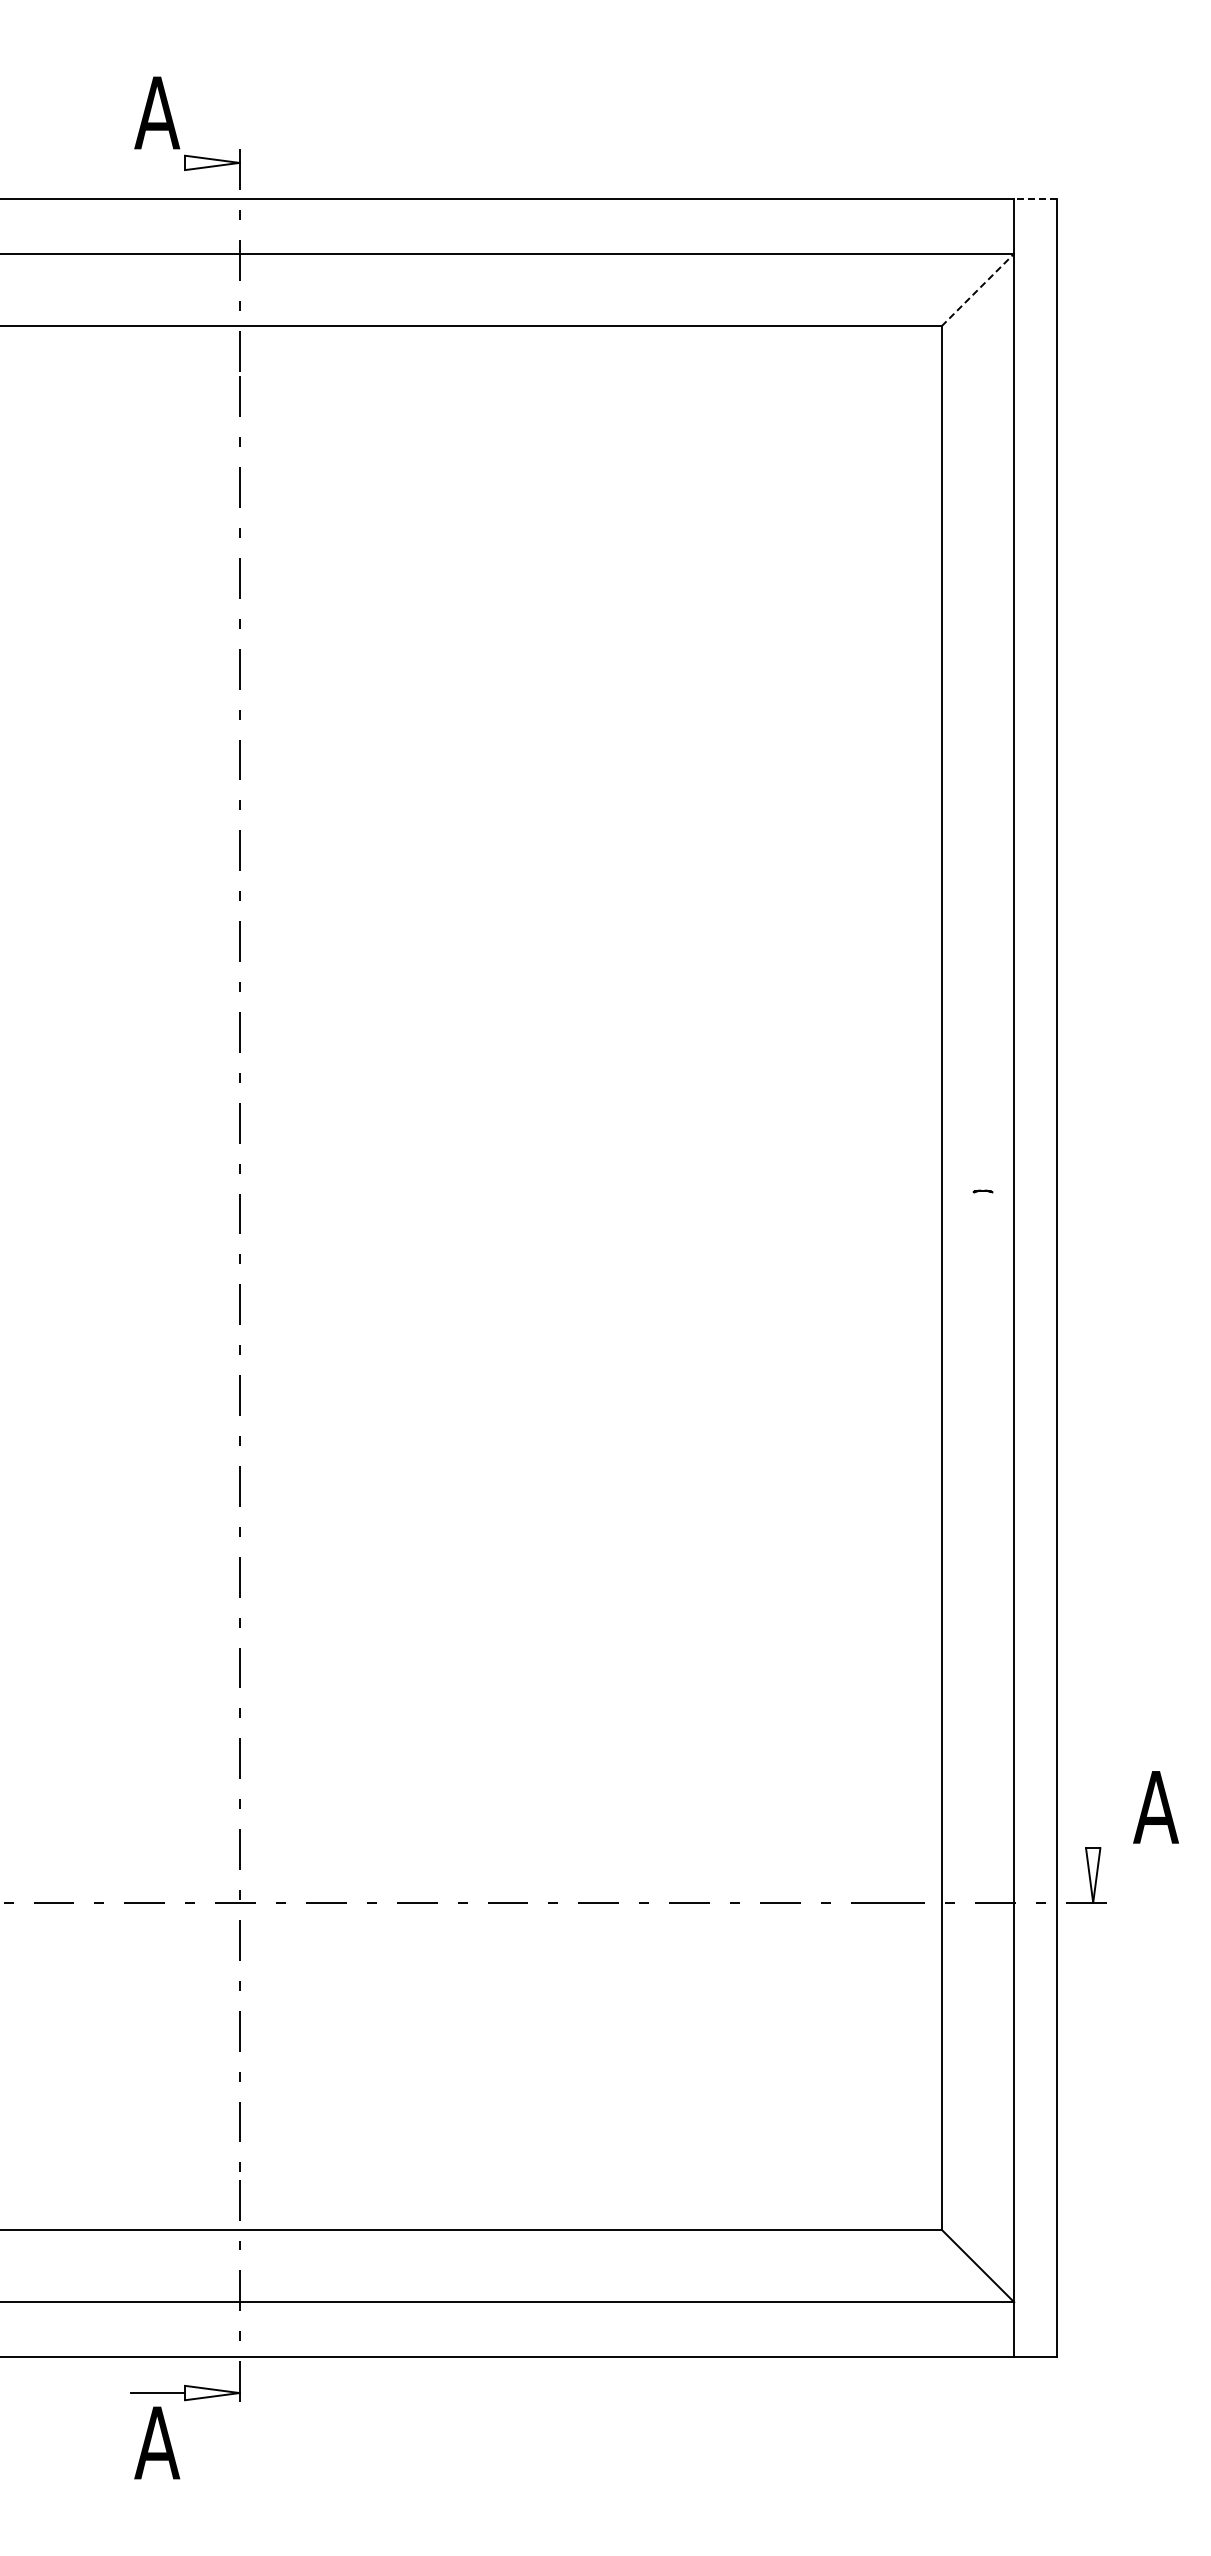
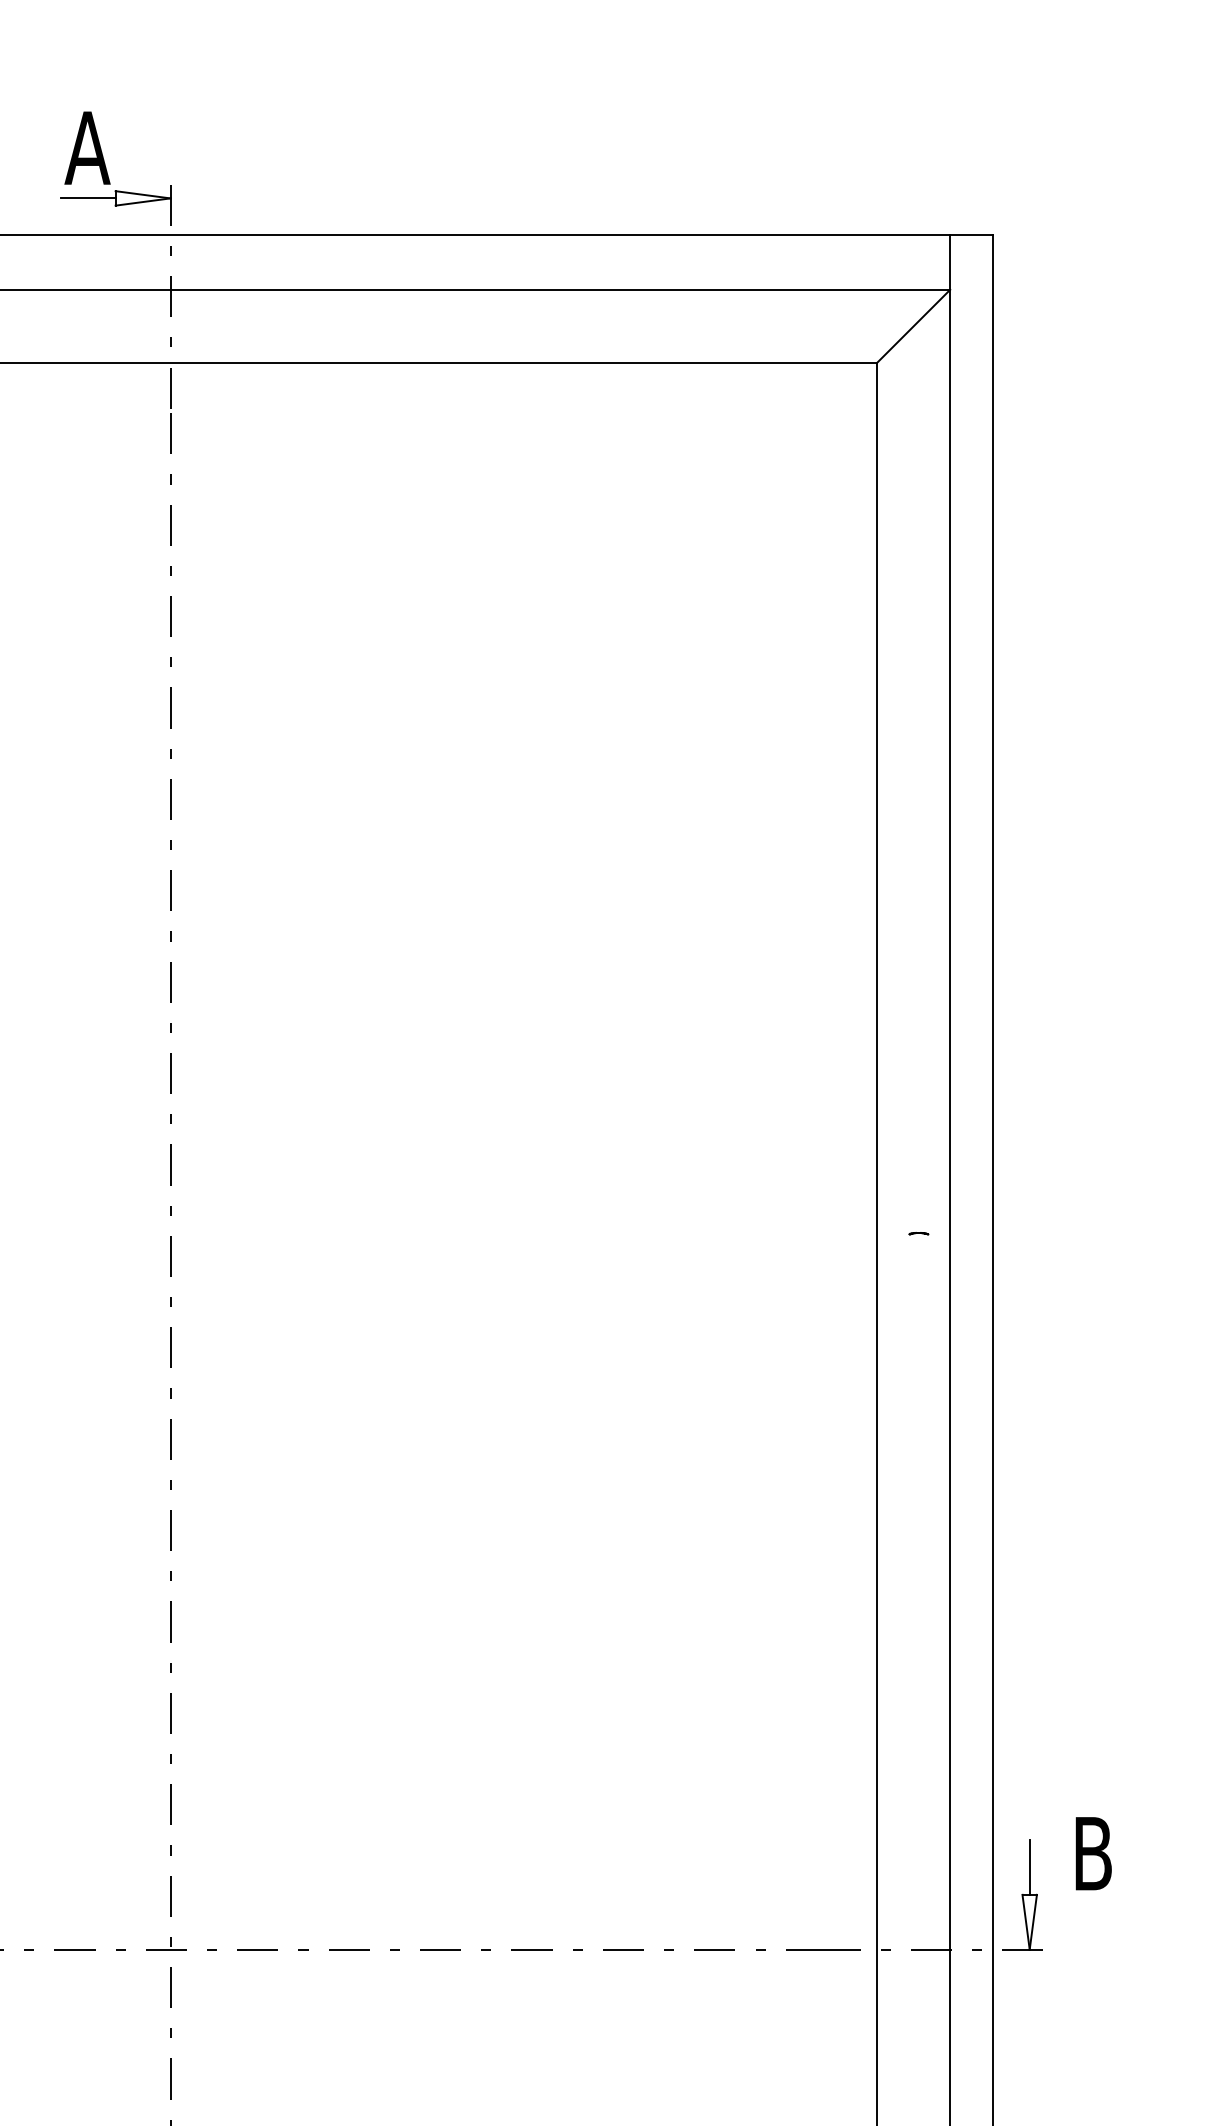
line: (157, 162) -> (87, 197), added
line: (1035, 199) -> (971, 235), dashed -> solid
line: (978, 289) -> (914, 325), dashed -> solid
text: (1155, 1807) -> (1092, 1853), A -> B
line: (1093, 1820) -> (1030, 1866), added

